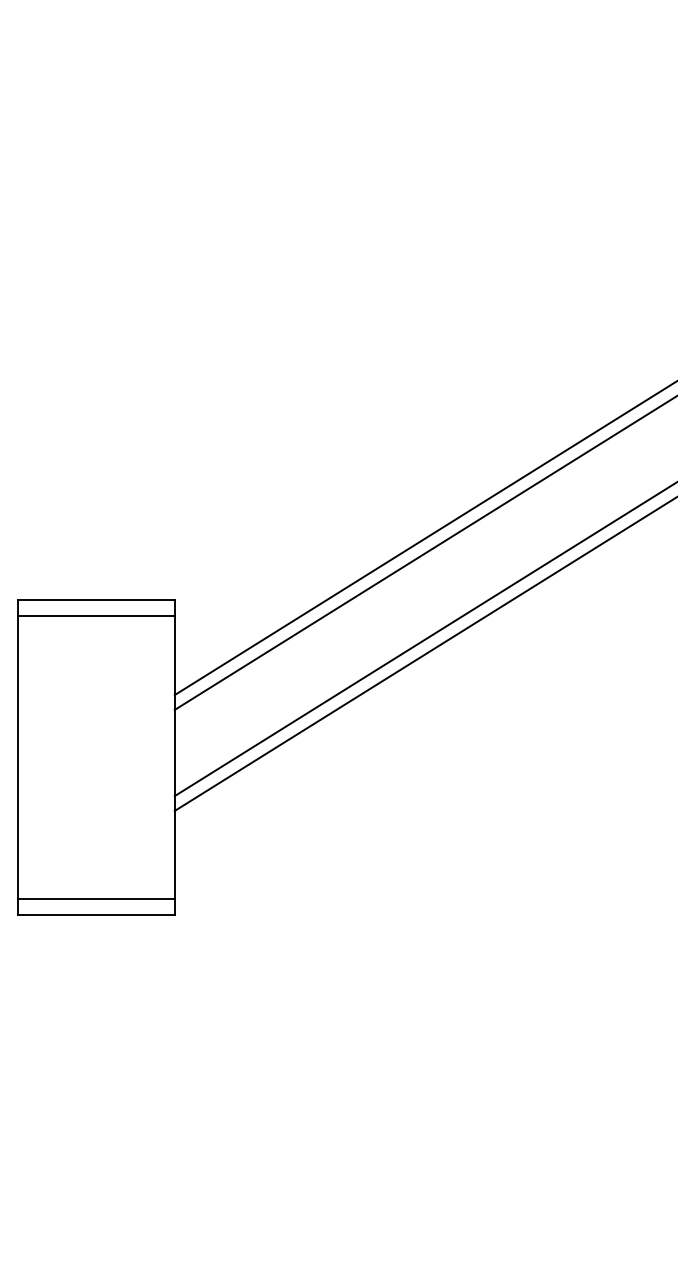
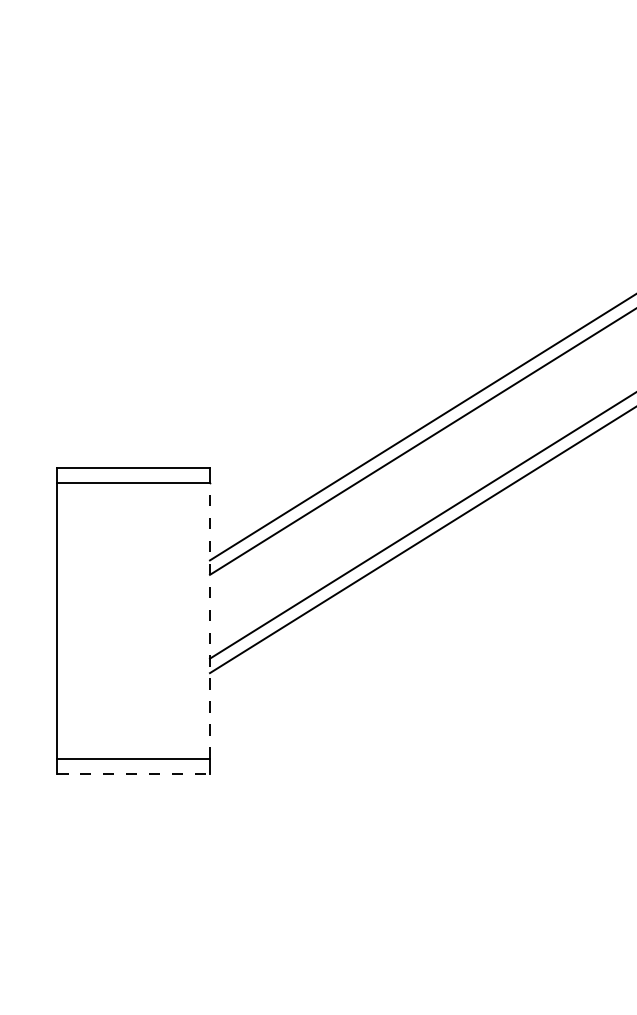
line: (174, 756) -> (209, 620), solid -> dashed
line: (96, 914) -> (133, 773), solid -> dashed

